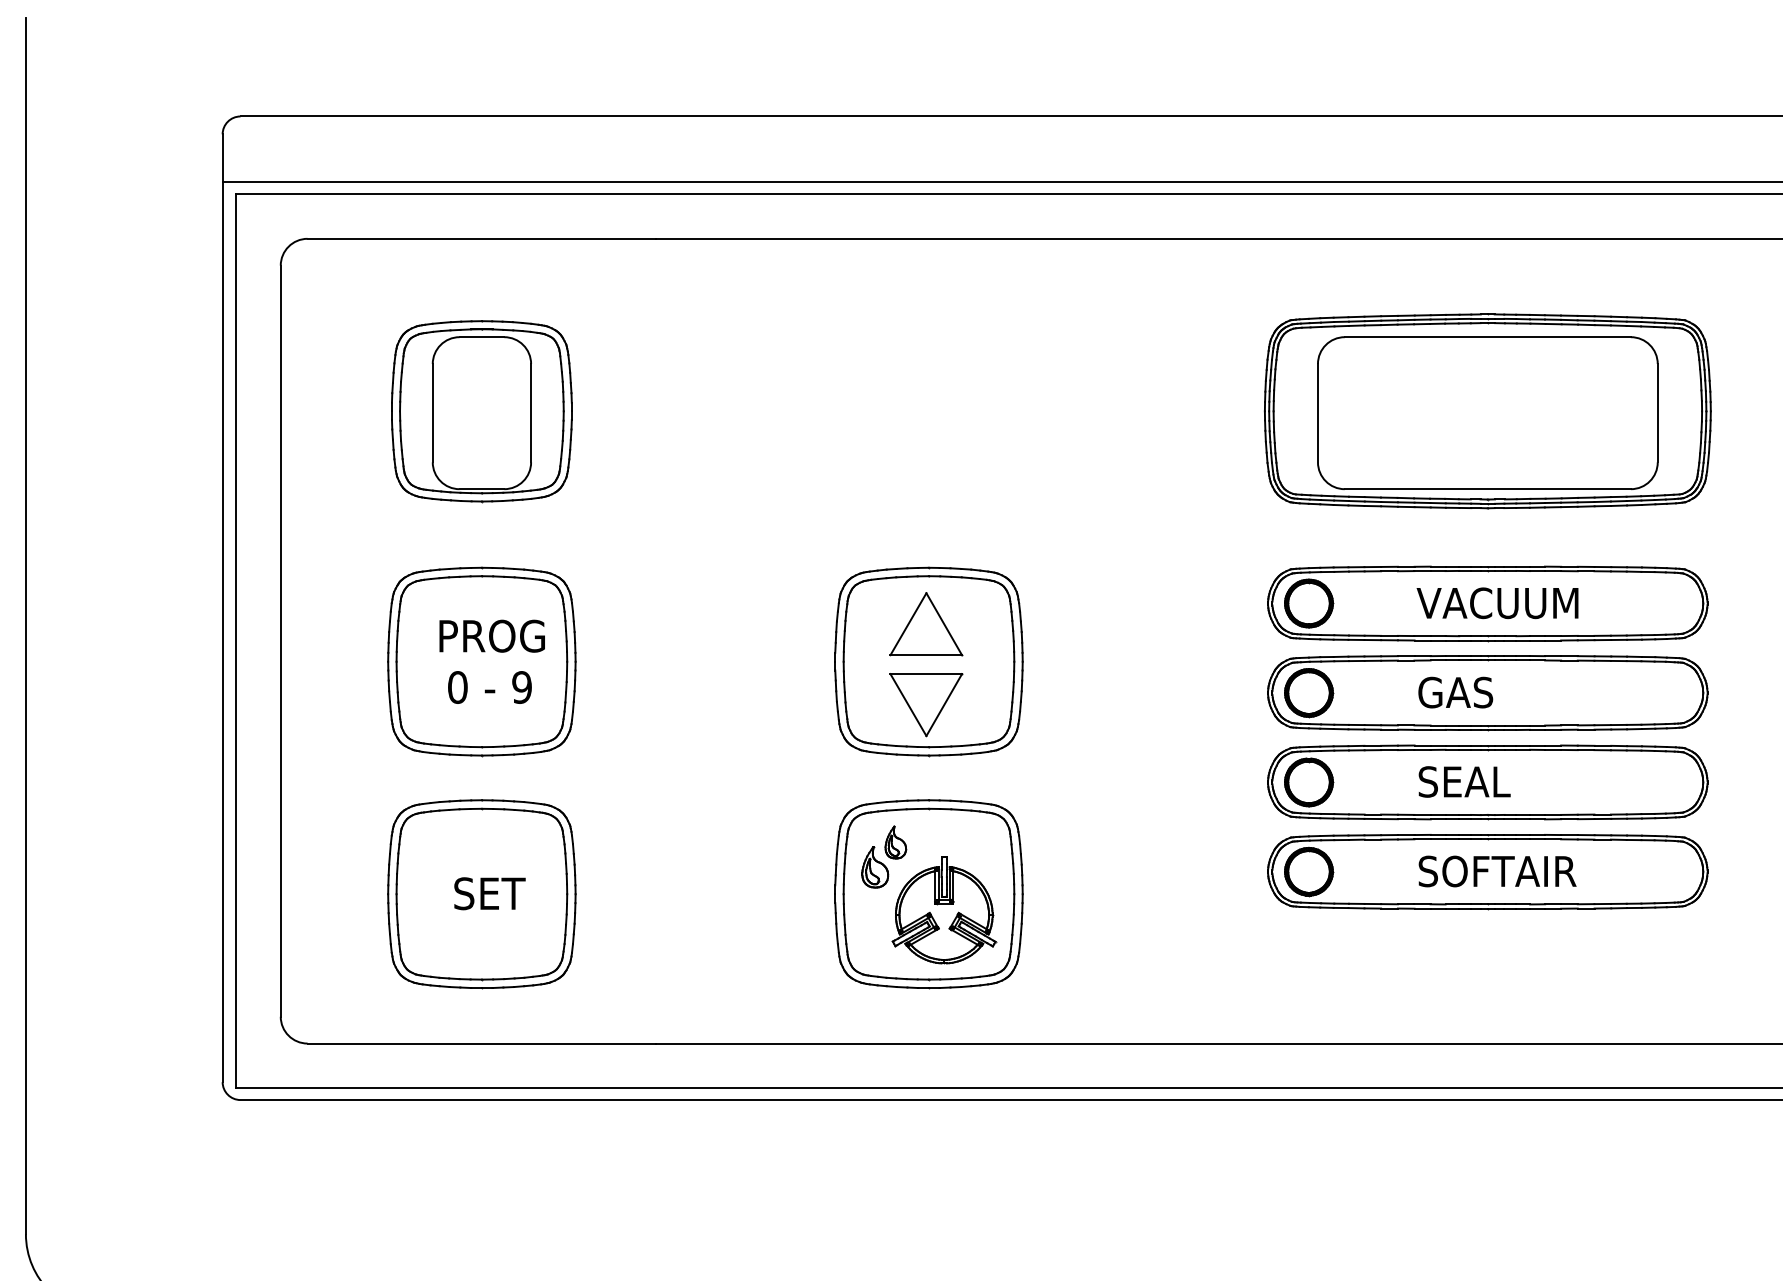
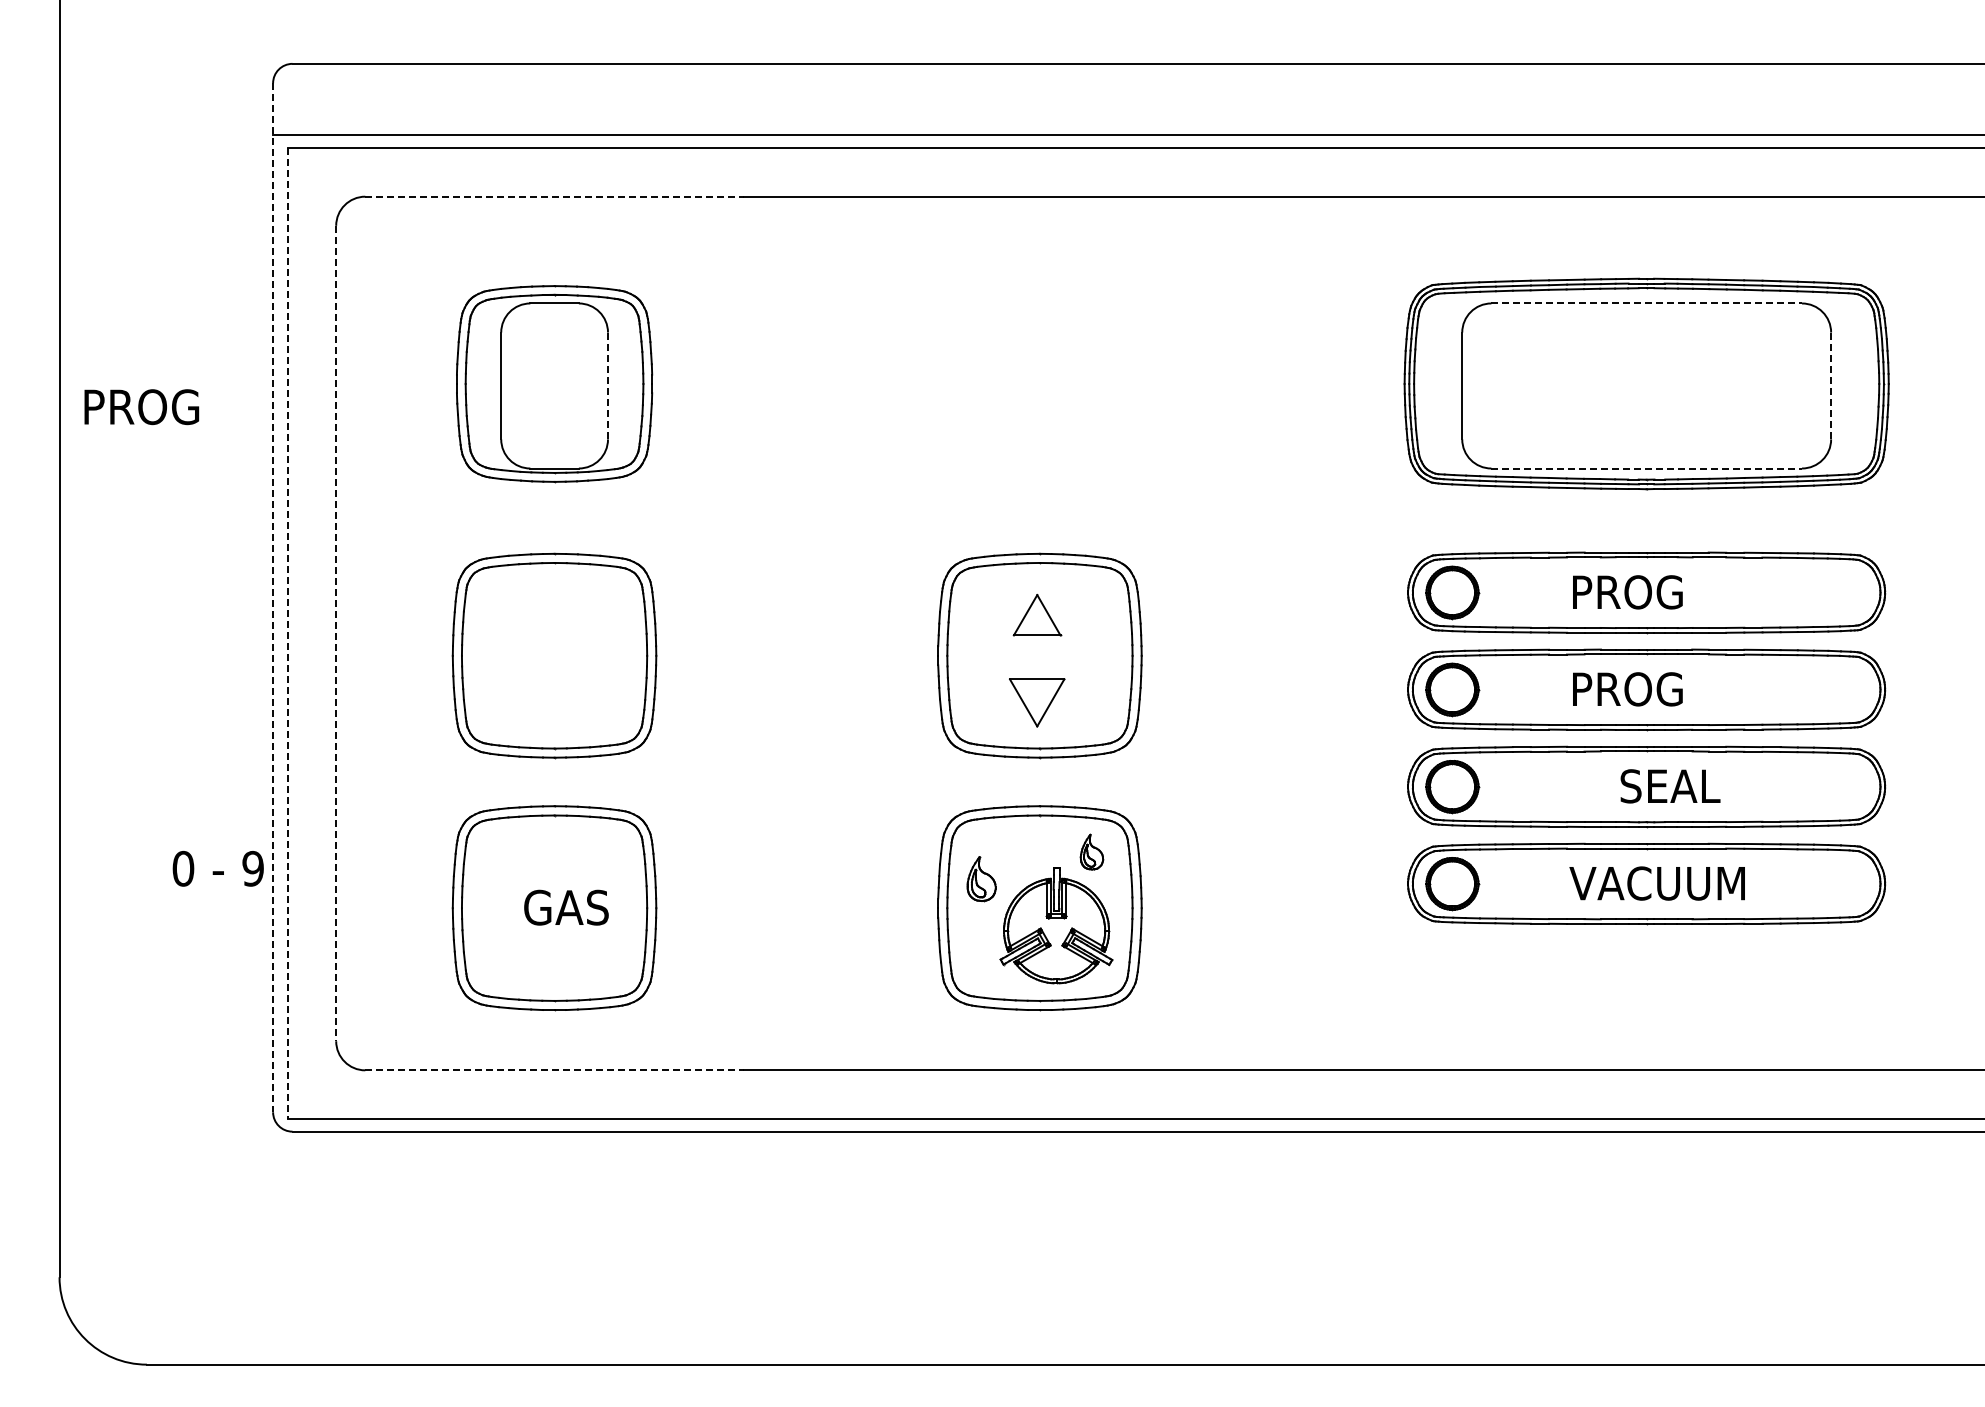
line: (482, 238) -> (555, 196), solid -> dashed
line: (1488, 337) -> (1647, 303), solid -> dashed
line: (531, 412) -> (608, 385), solid -> dashed
line: (1658, 413) -> (1831, 386), solid -> dashed
line: (1488, 489) -> (1647, 468), solid -> dashed
text: (1496, 603) -> (1656, 592), VACUUM -> PROG
line: (223, 608) -> (273, 598), solid -> dashed
part: (926, 624) -> (1037, 615), size x0.6
text: (491, 636) -> (141, 407), moved
line: (281, 641) -> (336, 633), solid -> dashed
line: (235, 642) -> (287, 634), solid -> dashed
text: (489, 687) -> (217, 868), moved
text: (1469, 692) -> (1626, 689), GAS -> PROG
part: (926, 704) -> (1037, 702), size x0.7
text: (1464, 782) -> (1670, 786), moved
part: (895, 841) -> (1091, 851), moved
text: (1496, 871) -> (1656, 883), SOFTAIR -> VACUUM
text: (492, 893) -> (566, 907), SET -> GAS
line: (482, 1043) -> (555, 1070), solid -> dashed

